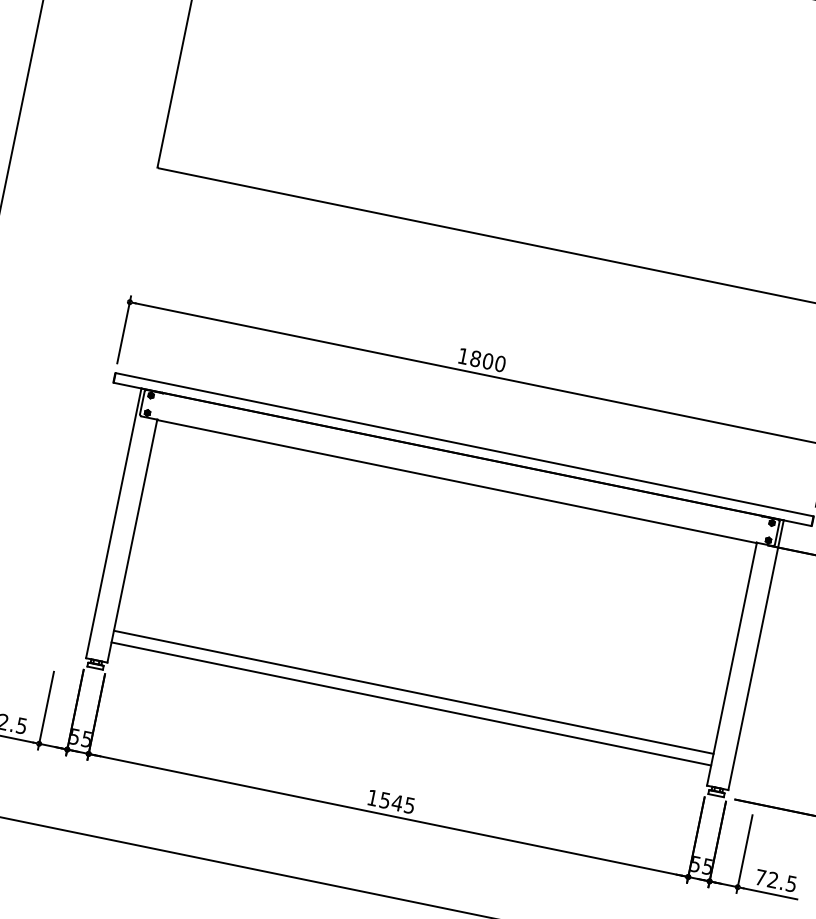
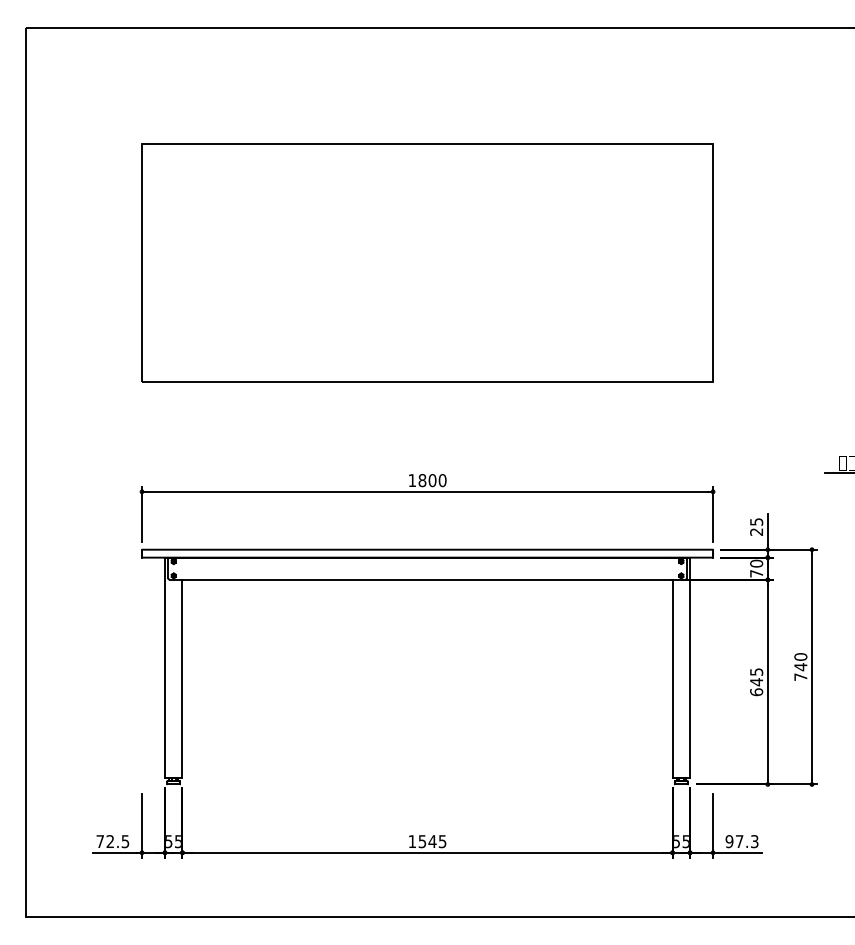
line: (413, 692) -> (427, 752), removed
line: (411, 703) -> (427, 761), removed
text: (775, 880) -> (741, 841), 72.5 -> 97.3

